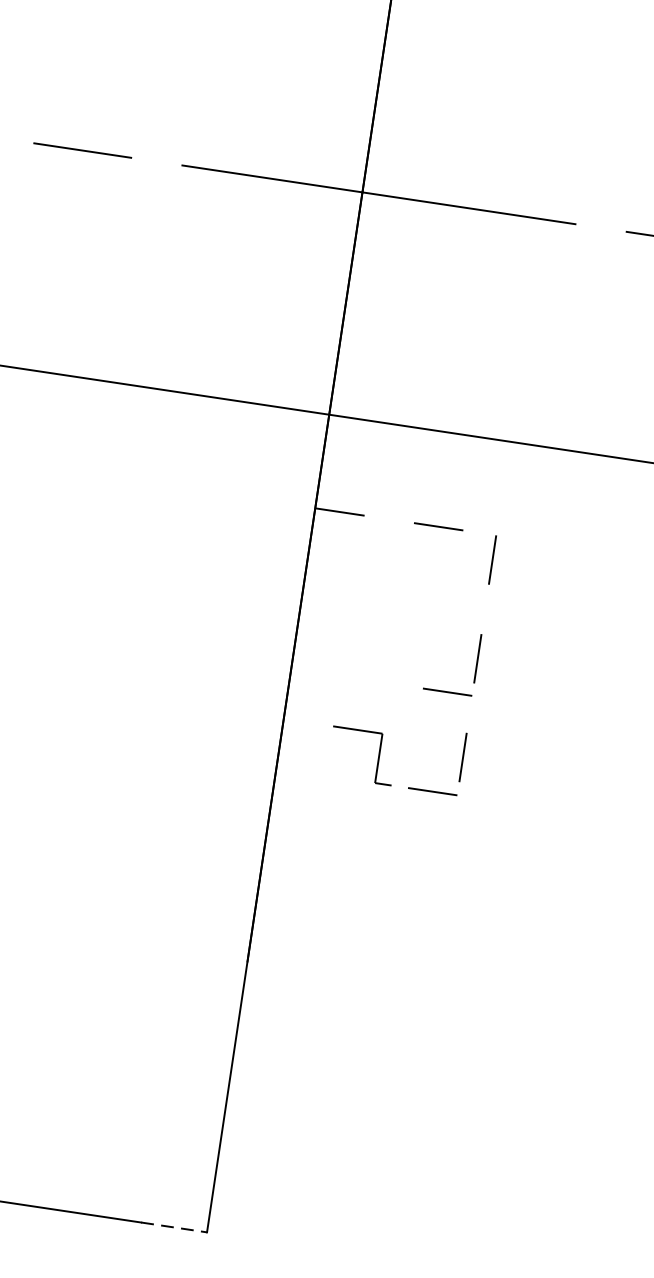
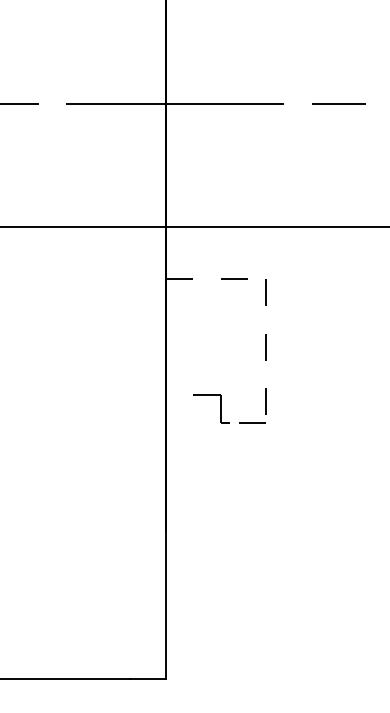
line: (447, 691) -> (252, 367), removed
line: (175, 1227) -> (148, 679), dashed -> solid

